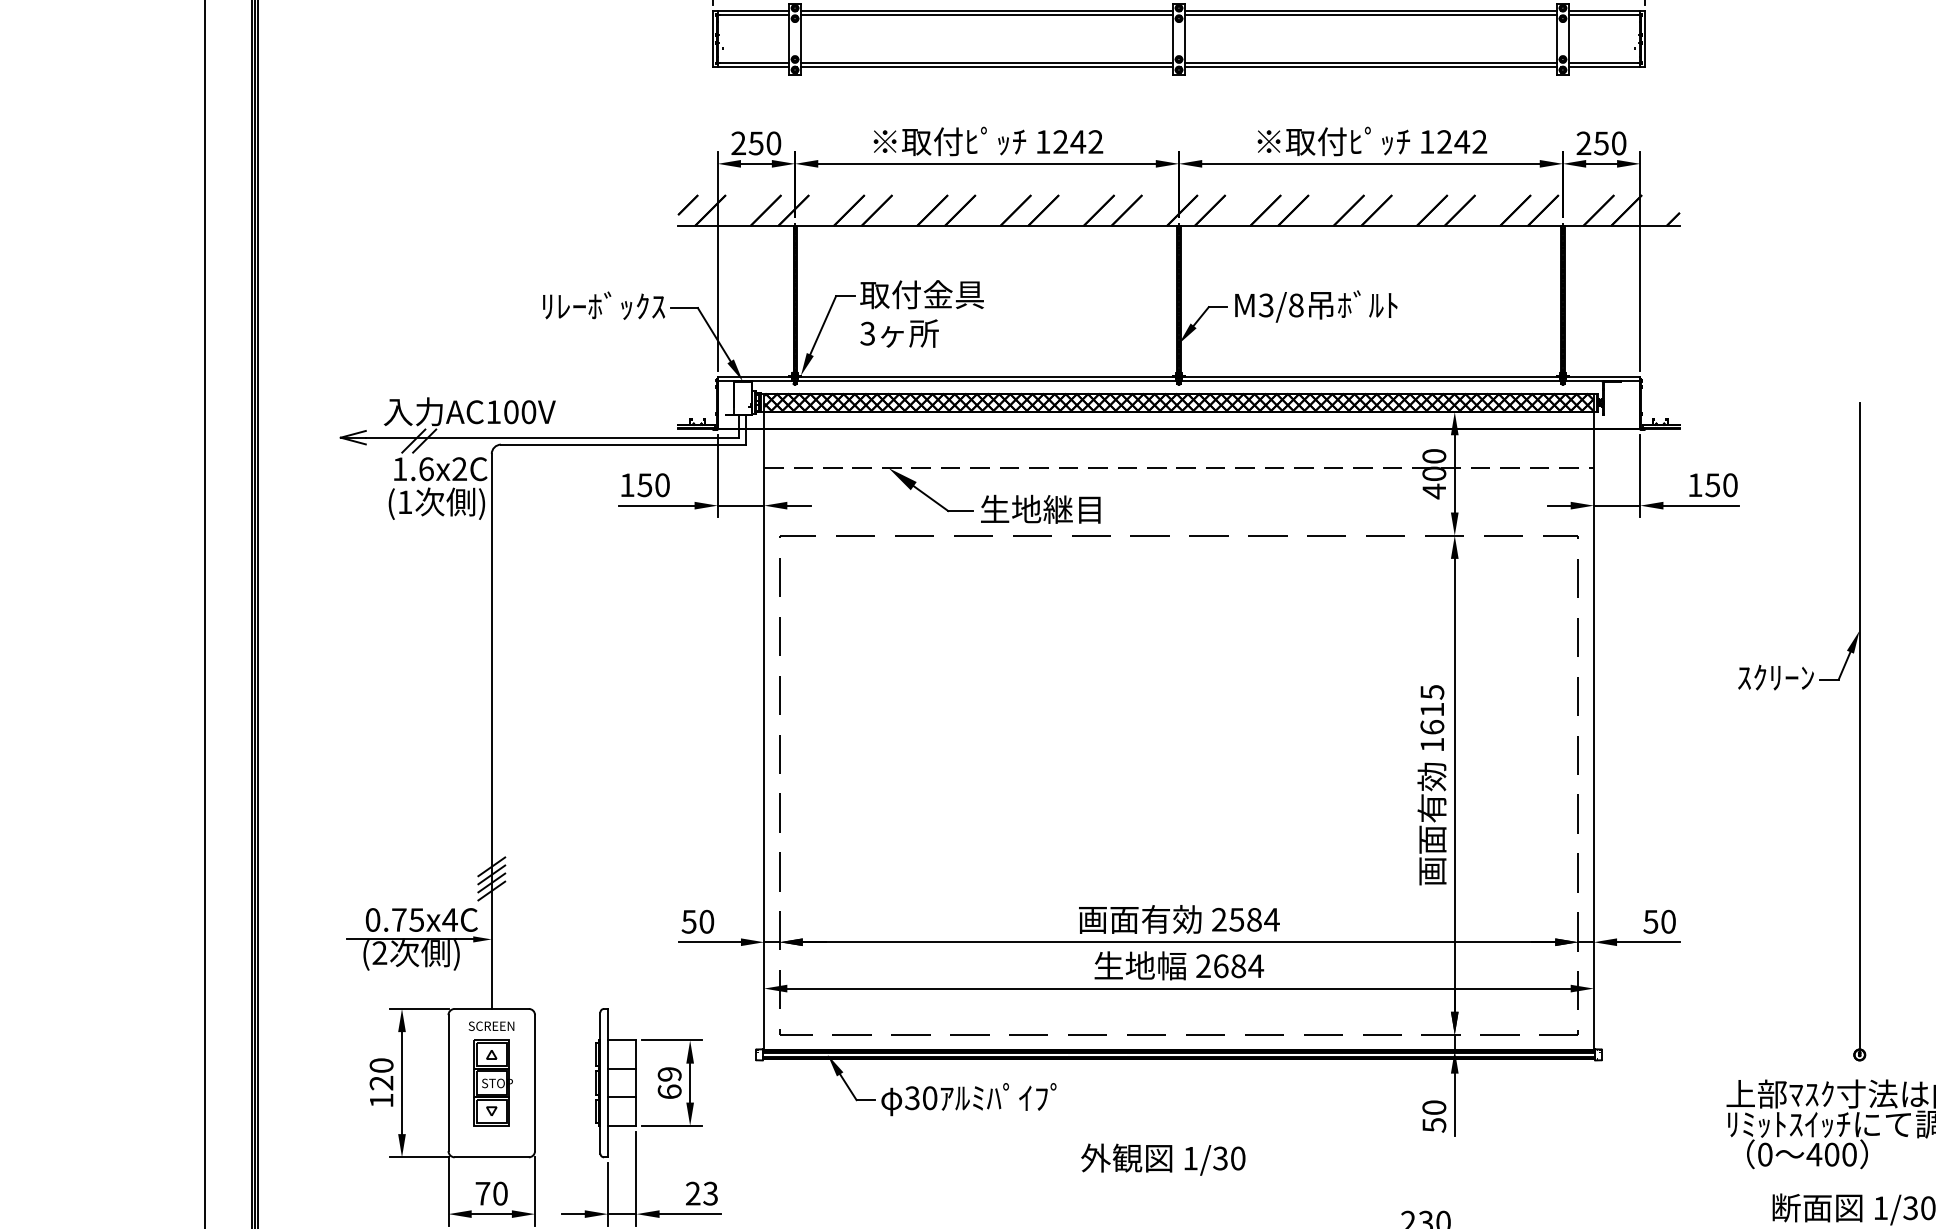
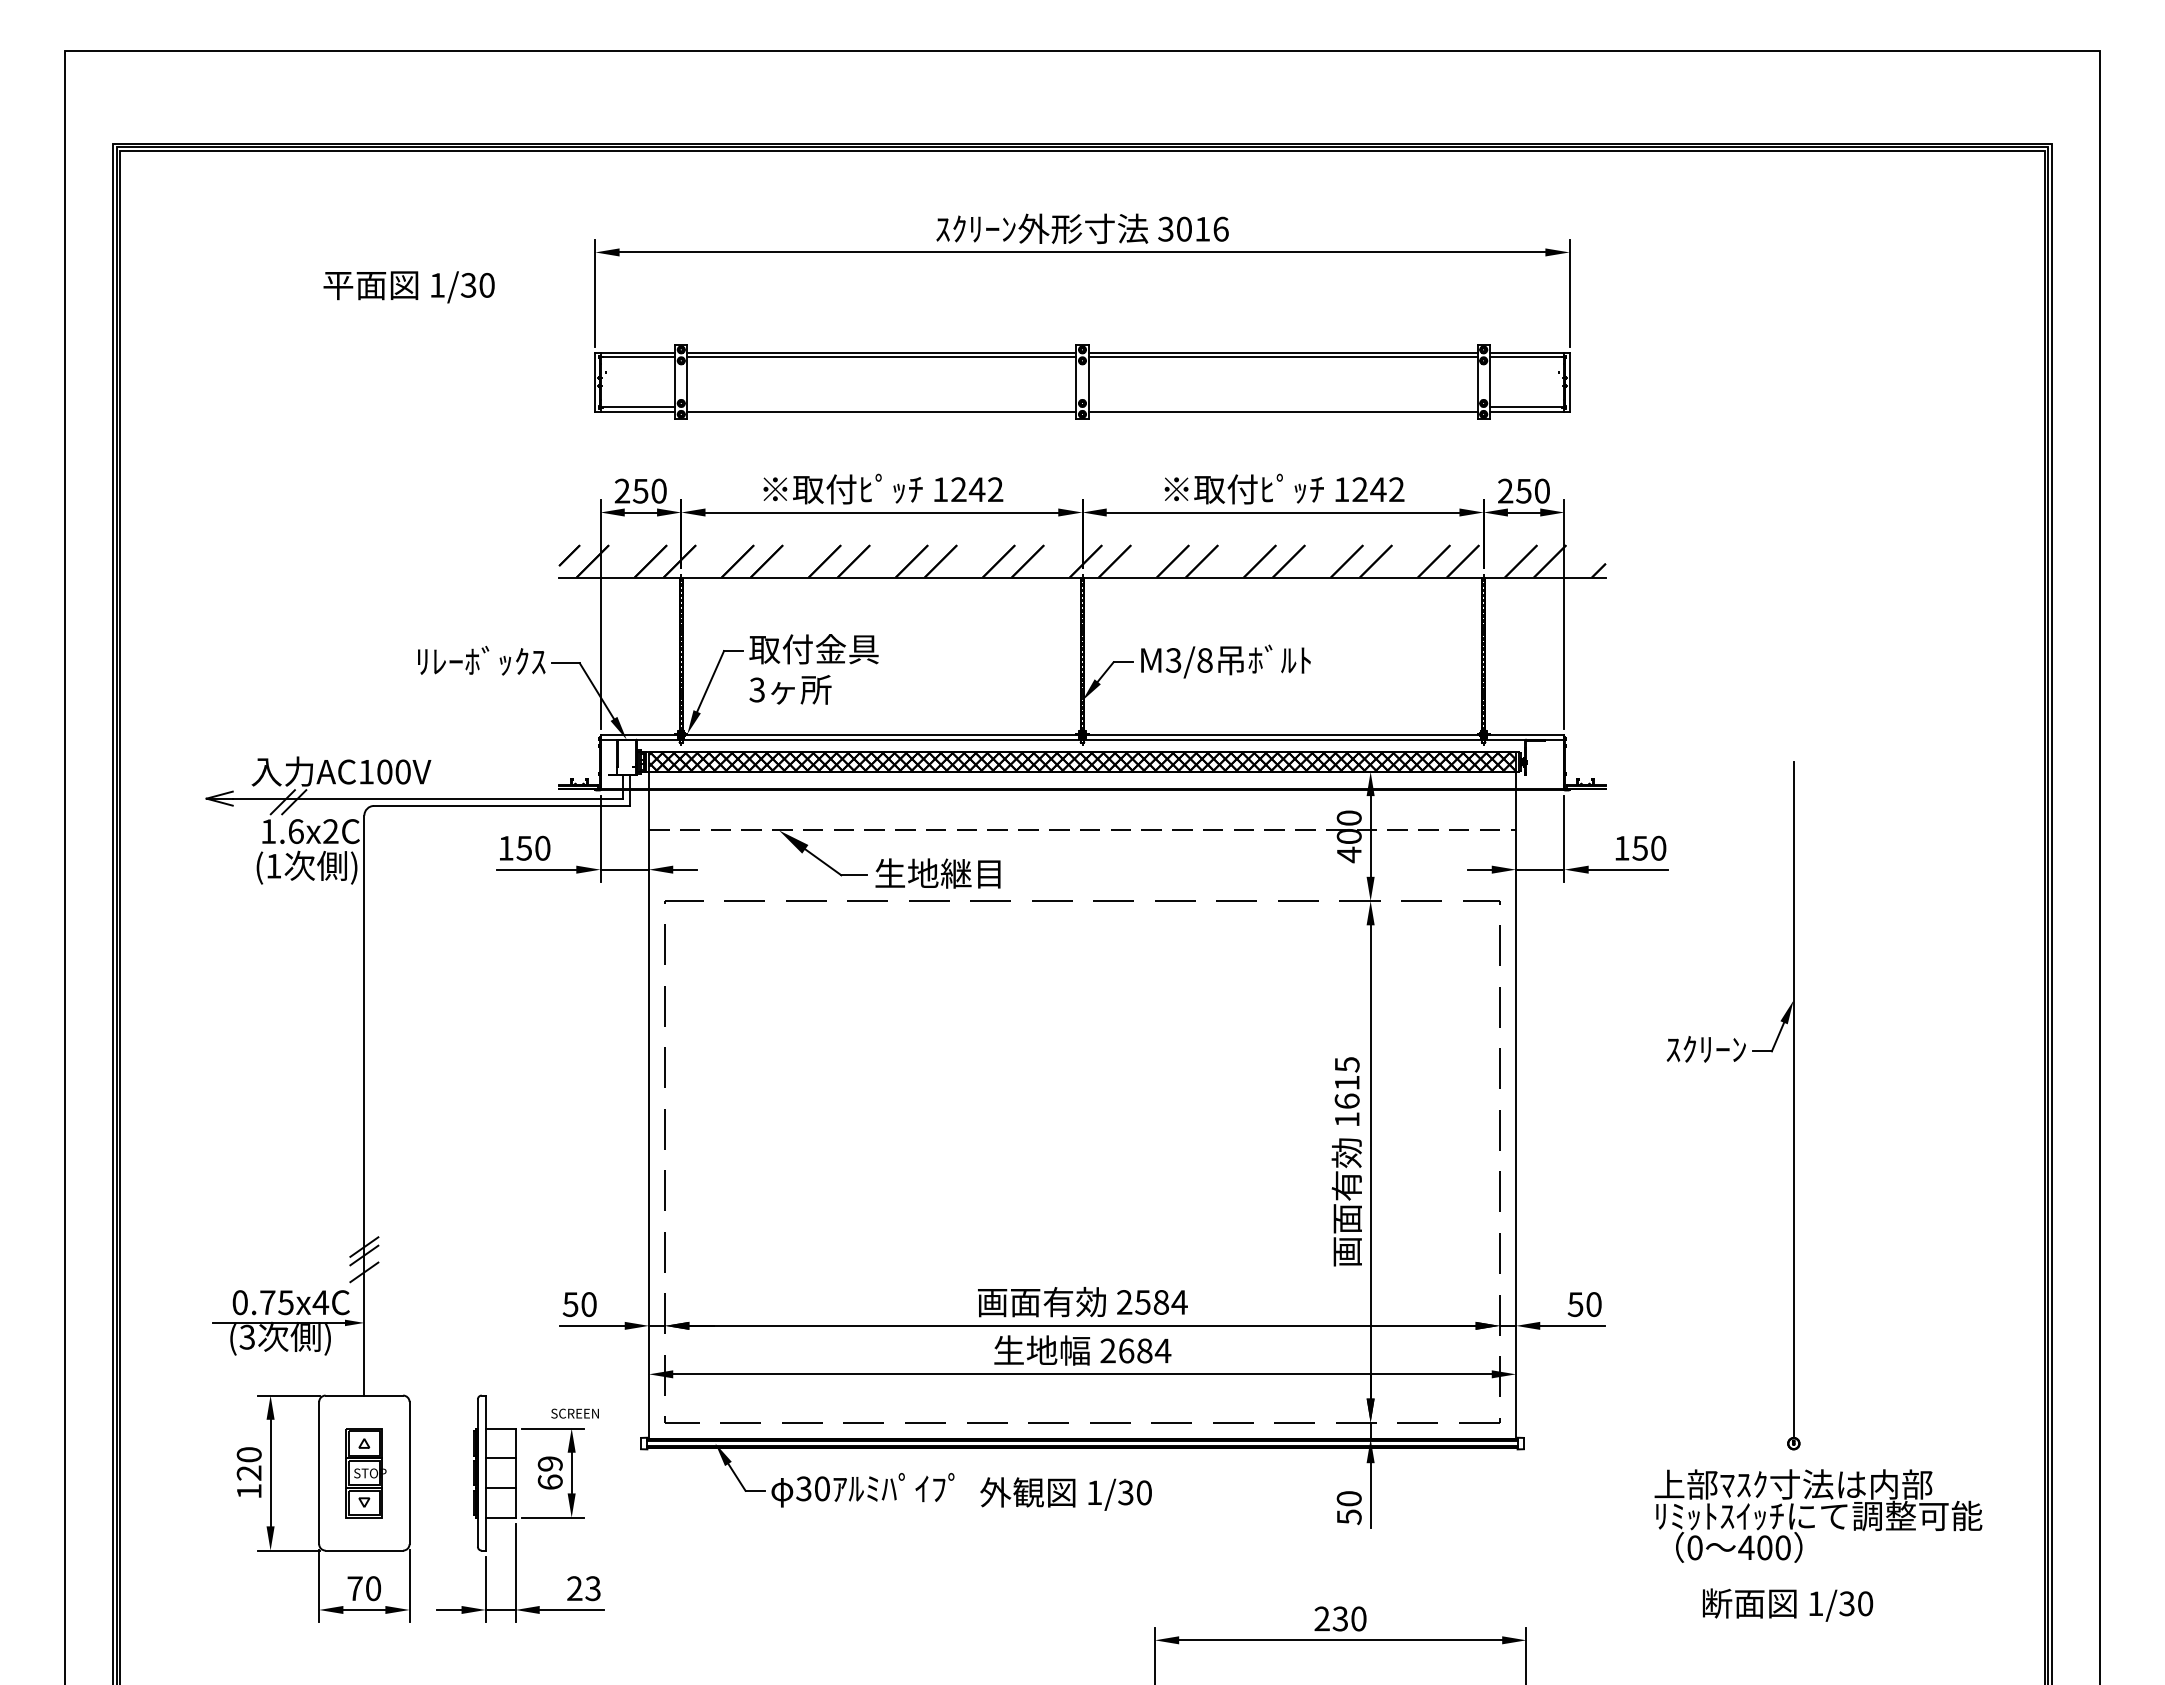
line: (986, 63) -> (881, 407), removed
line: (1370, 63) -> (1282, 407), removed
line: (491, 882) -> (364, 1263), removed
text: (379, 953) -> (247, 1337), (2 -> (3
text: (490, 1026) -> (574, 1413), moved
text: (1162, 1159) -> (1065, 1493), moved

